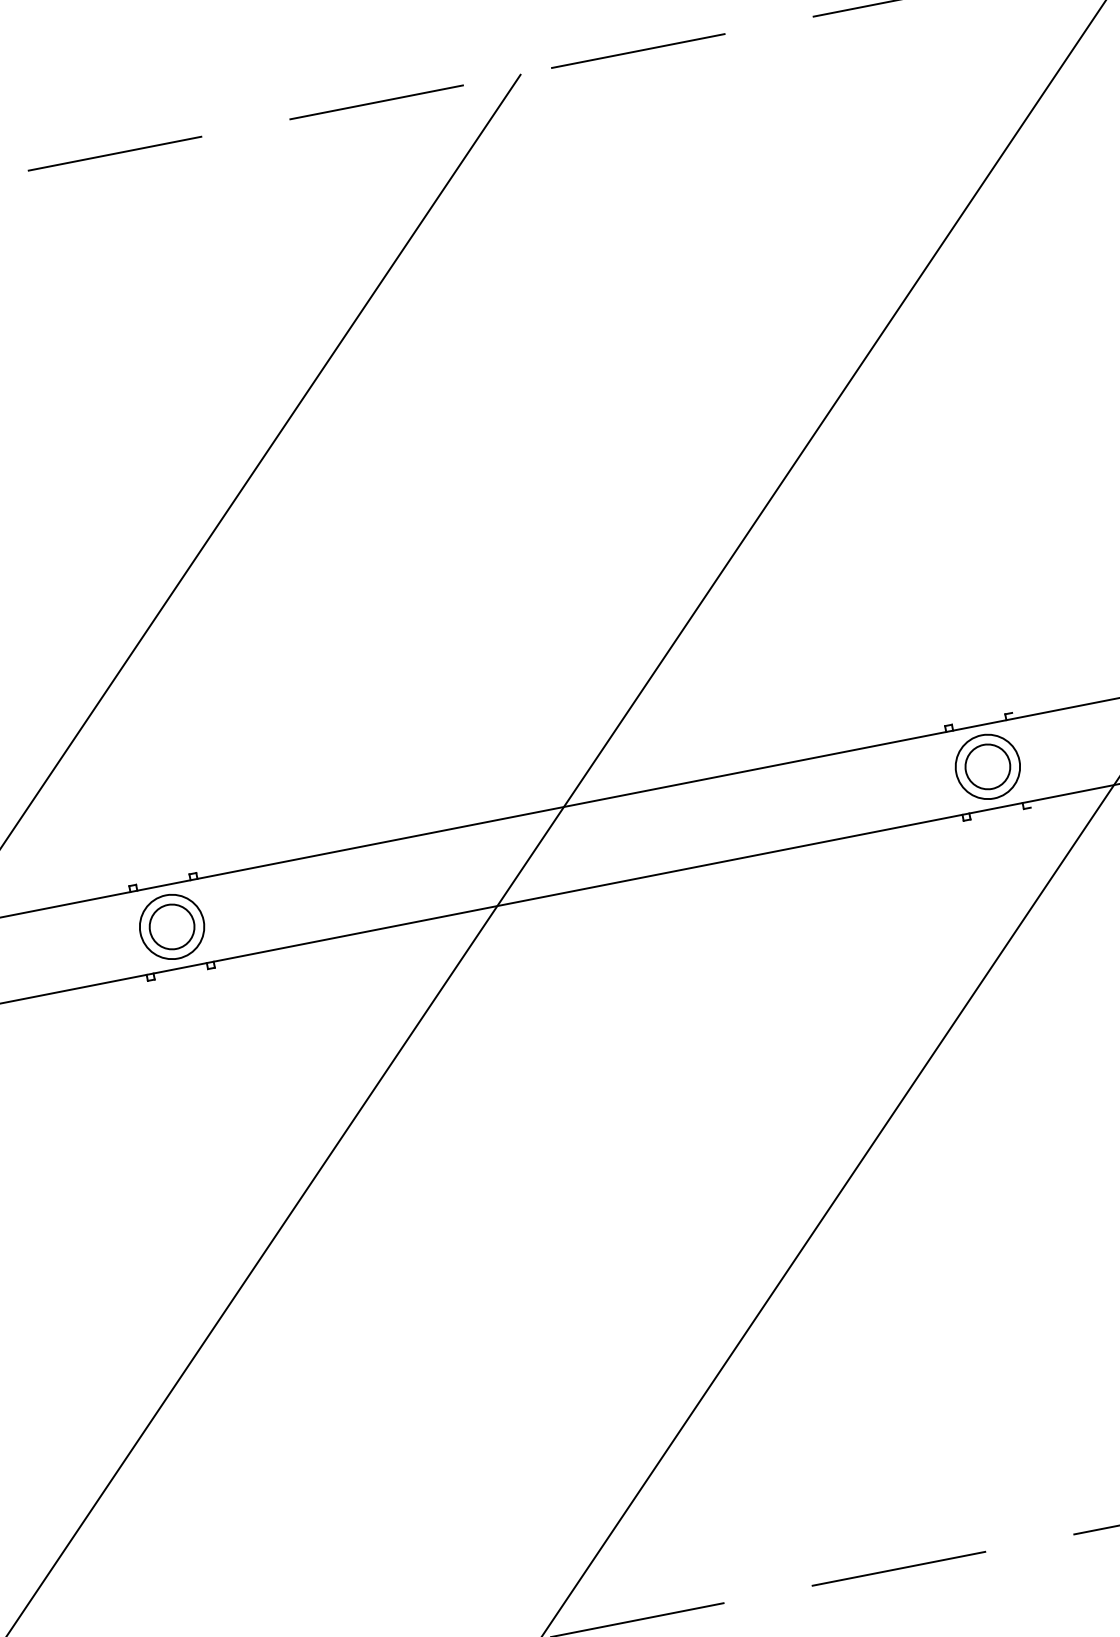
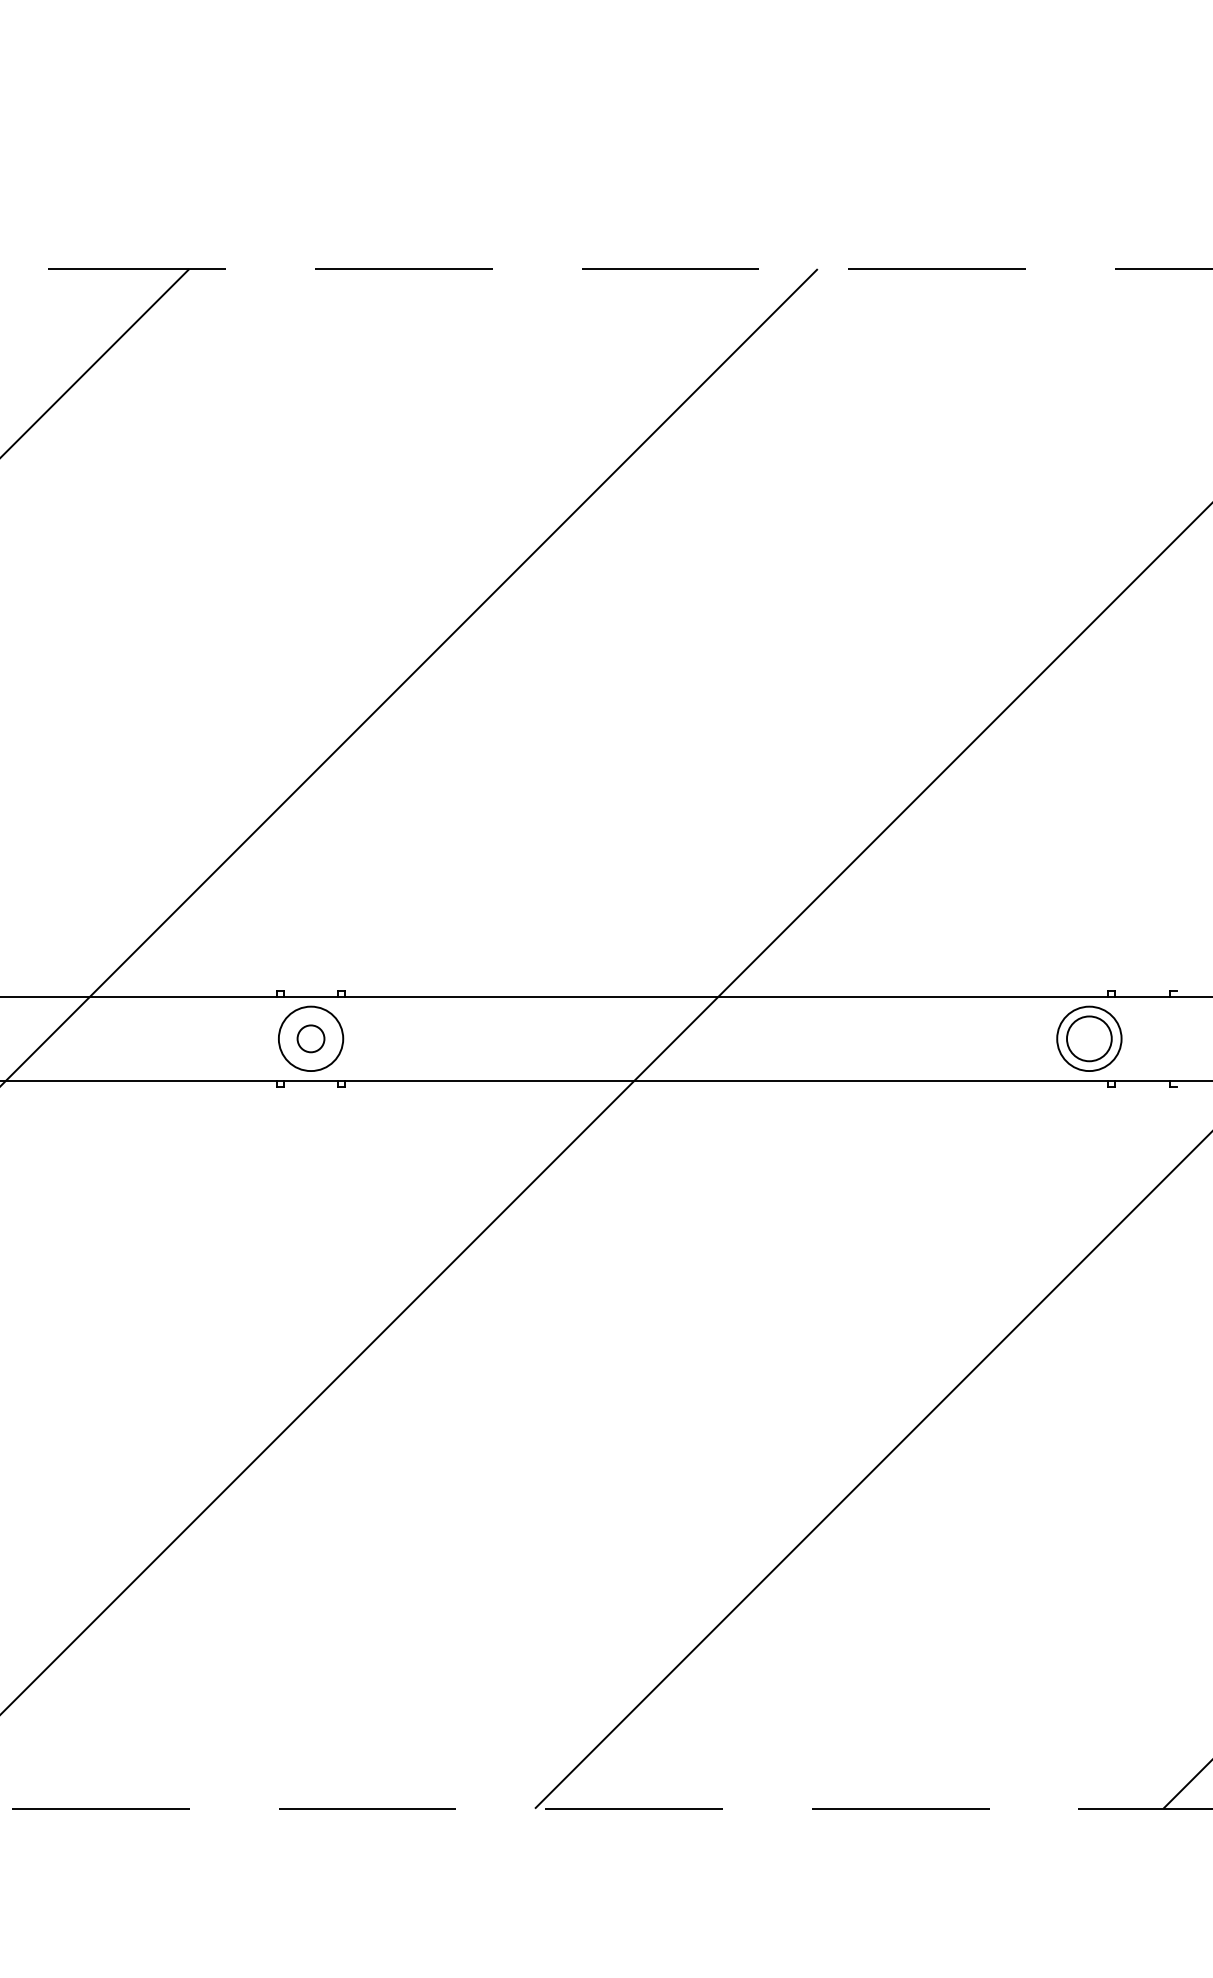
part: (987, 766) -> (1089, 1038), moved
circle: (171, 926) -> (310, 1038), size x0.6

